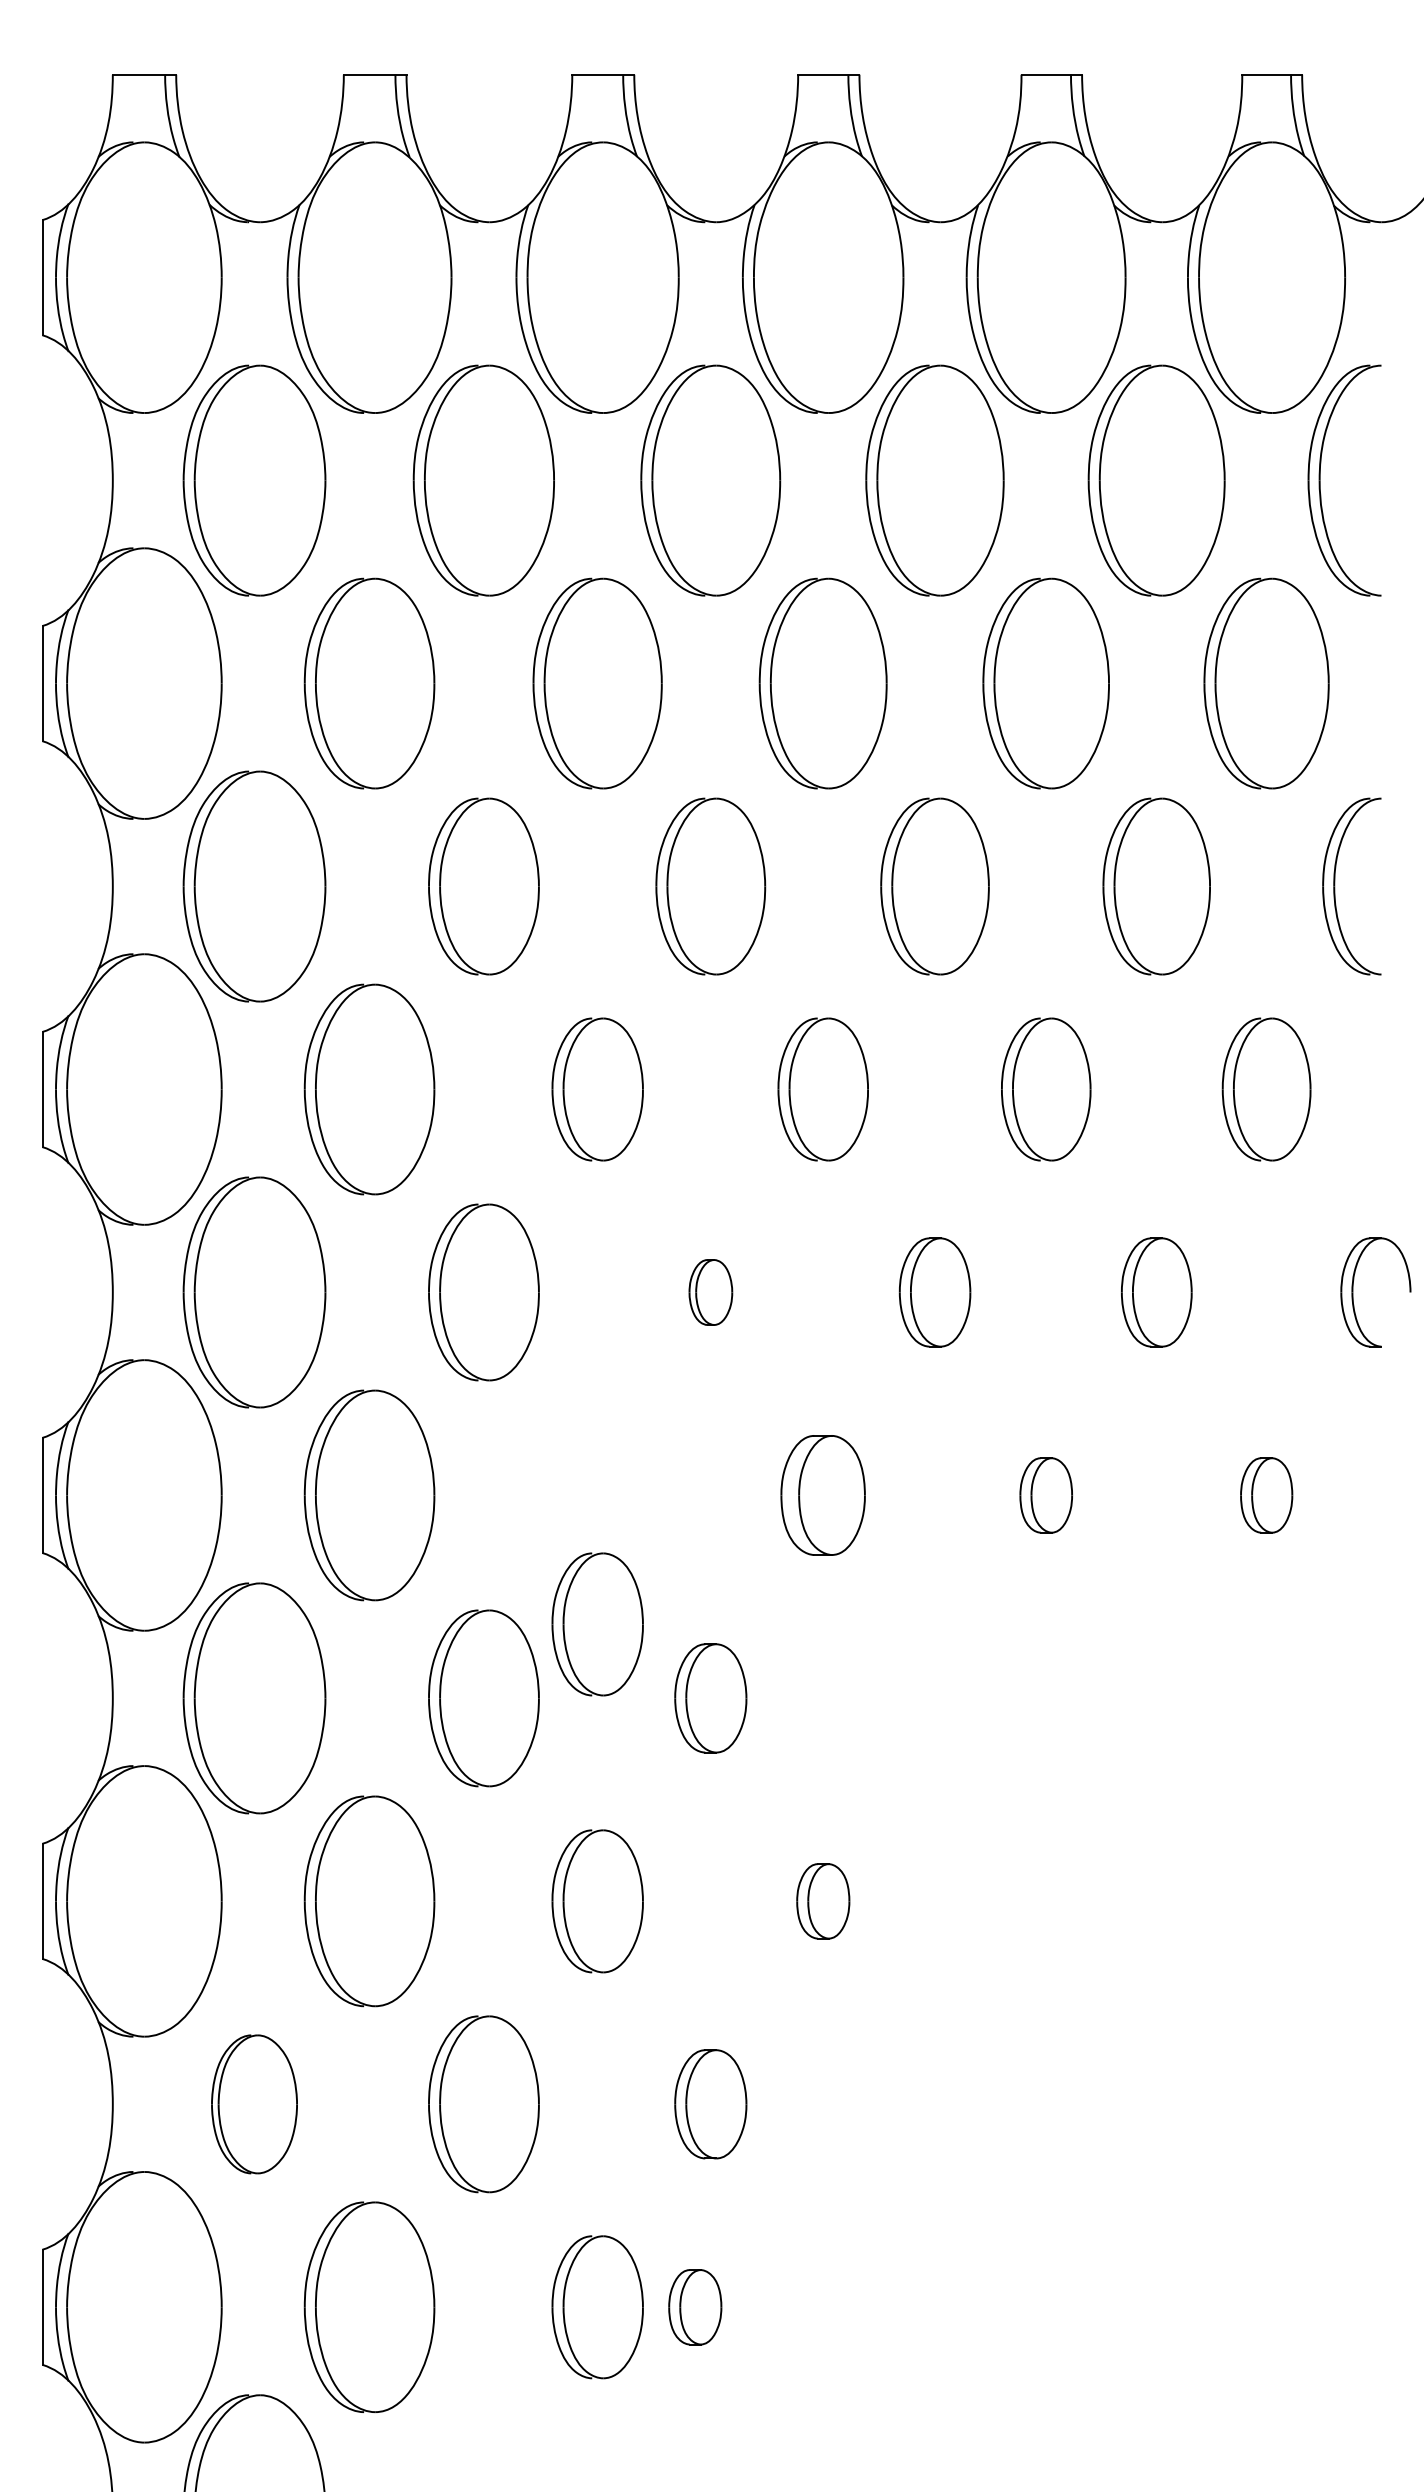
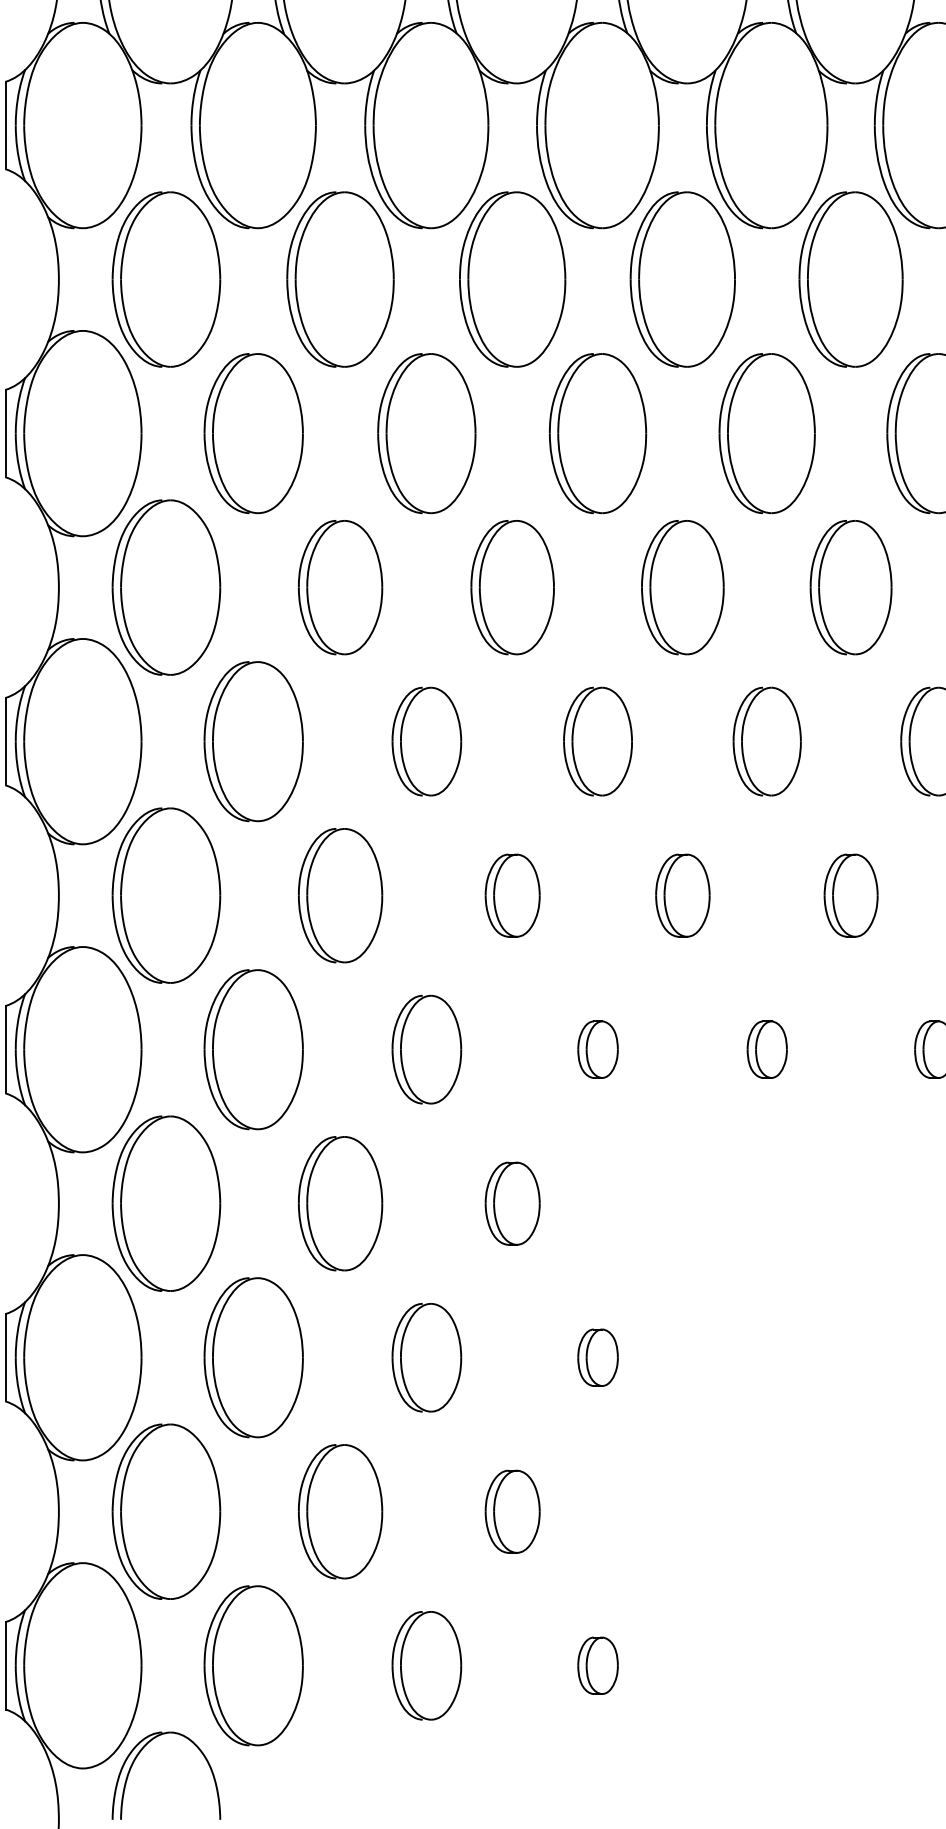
part: (710, 1292) -> (512, 895), size x1.67
part: (823, 1495) -> (598, 1049), size x0.62
part: (597, 1624) -> (426, 1049), moved
part: (254, 2104) -> (166, 1511), size x1.67
part: (695, 2307) -> (598, 1665), moved

